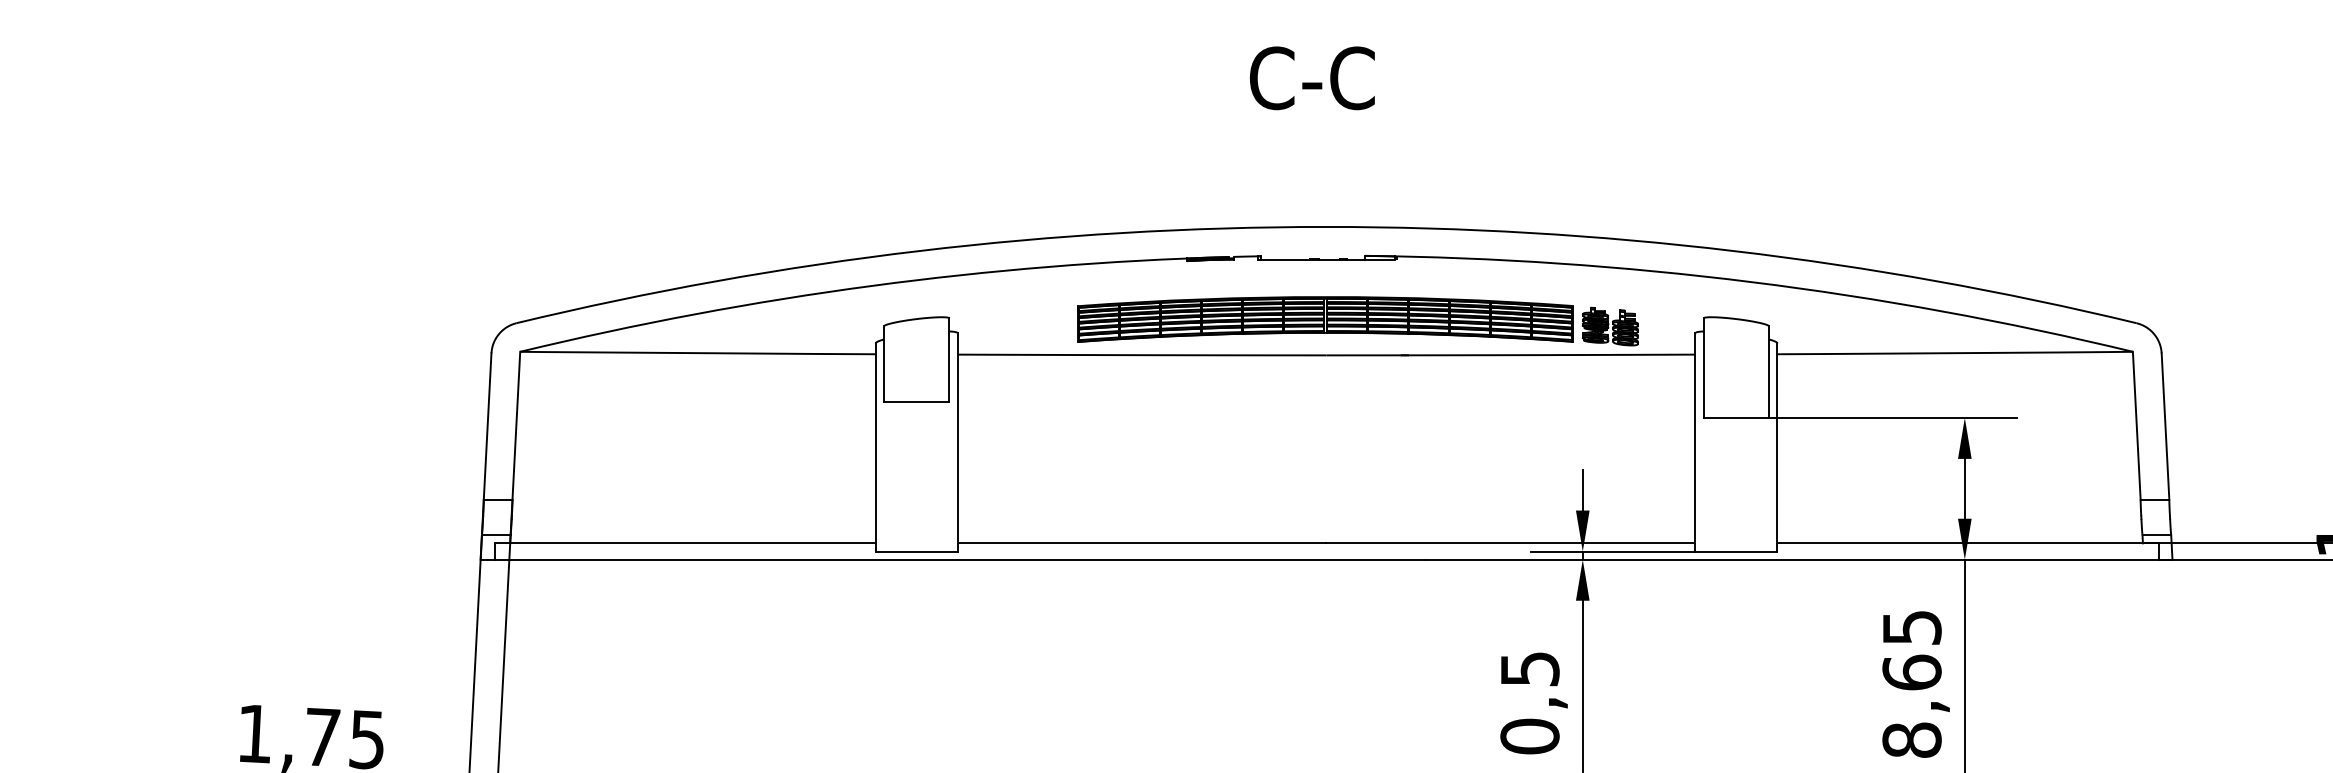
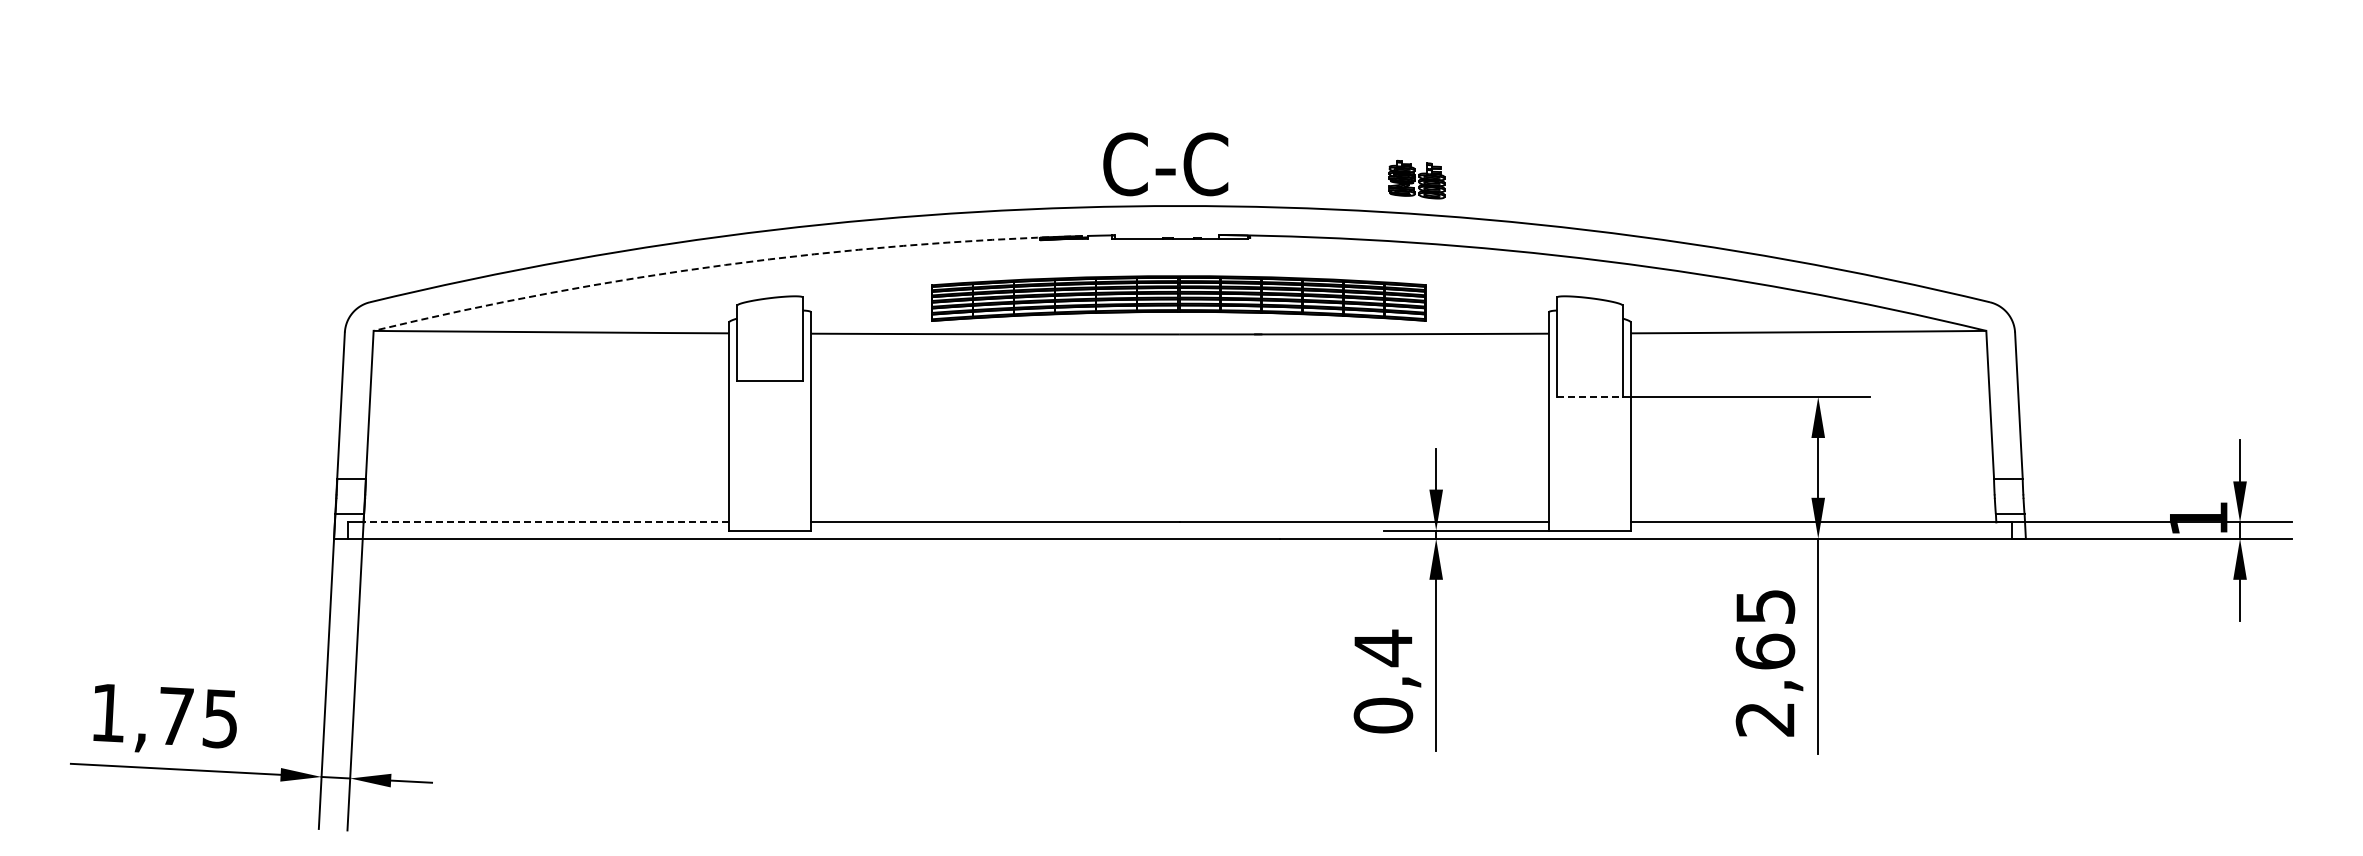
text: (1312, 78) -> (1165, 164), moved
arc: (872, 286) -> (725, 265), solid -> dashed
part: (1610, 326) -> (1416, 179), moved
line: (1736, 418) -> (1589, 397), solid -> dashed
line: (693, 543) -> (546, 522), solid -> dashed
text: (1530, 669) -> (1383, 648), 0,5 -> 0,4
text: (1912, 739) -> (1765, 718), 8,65 -> 2,65

